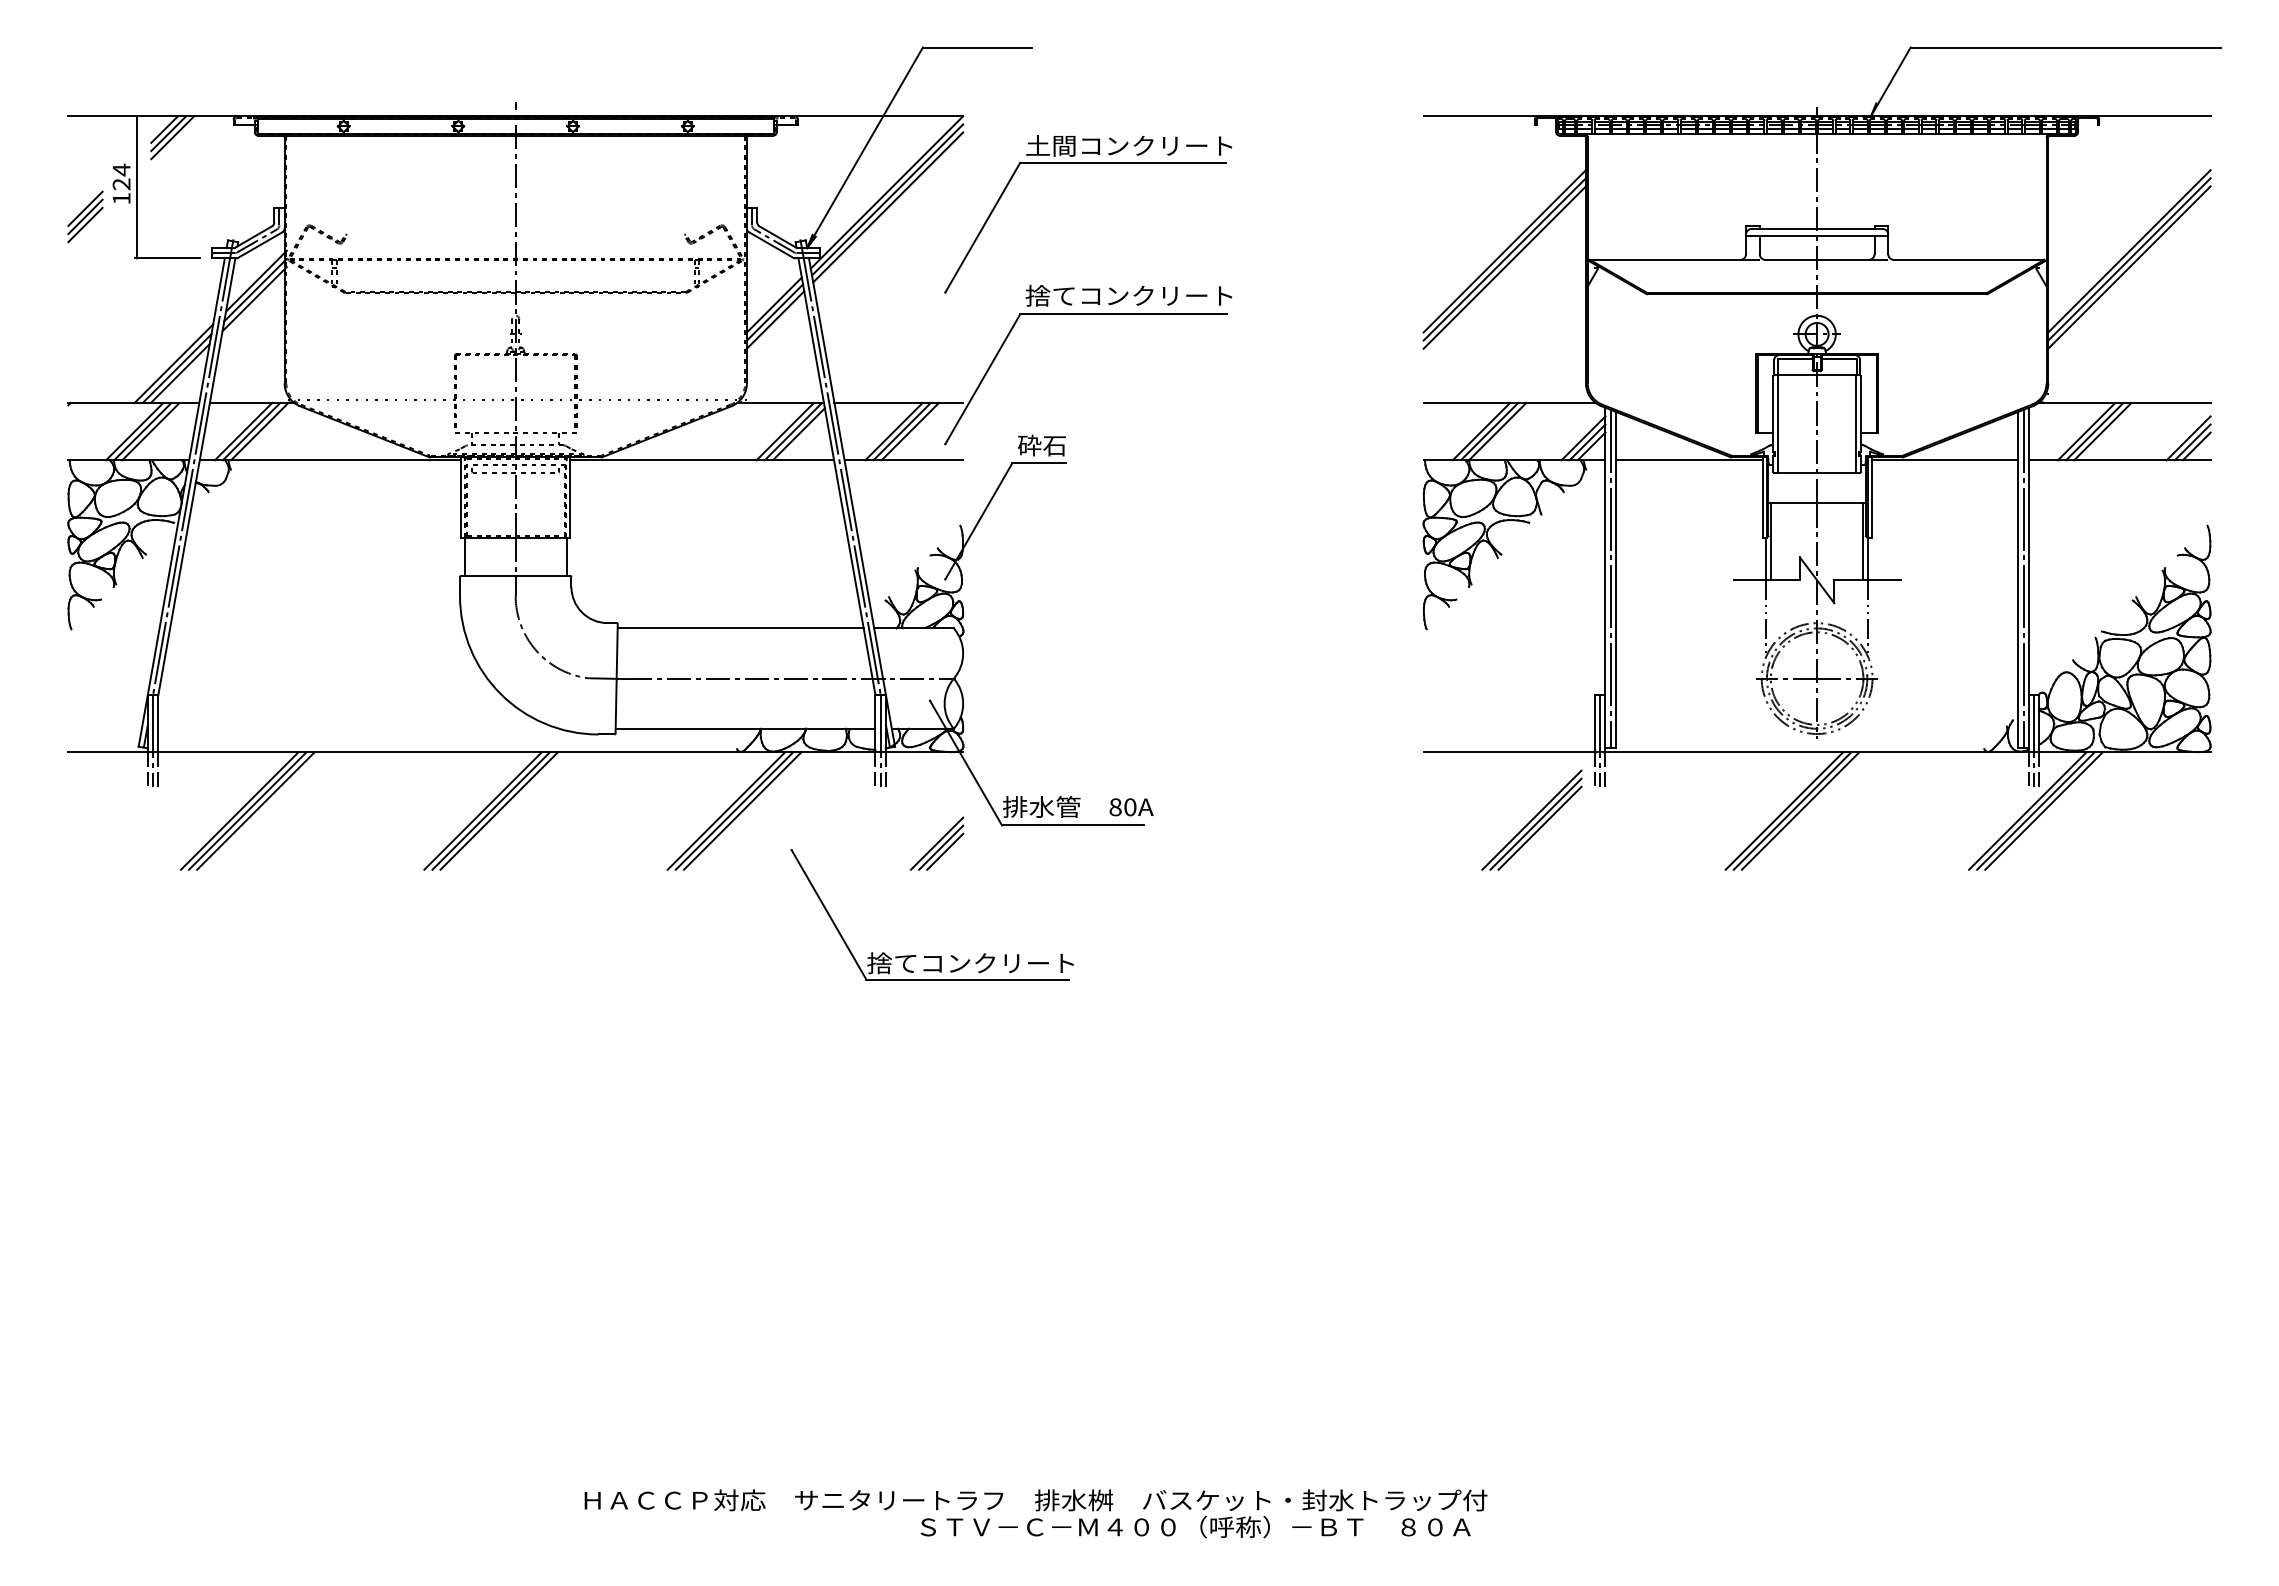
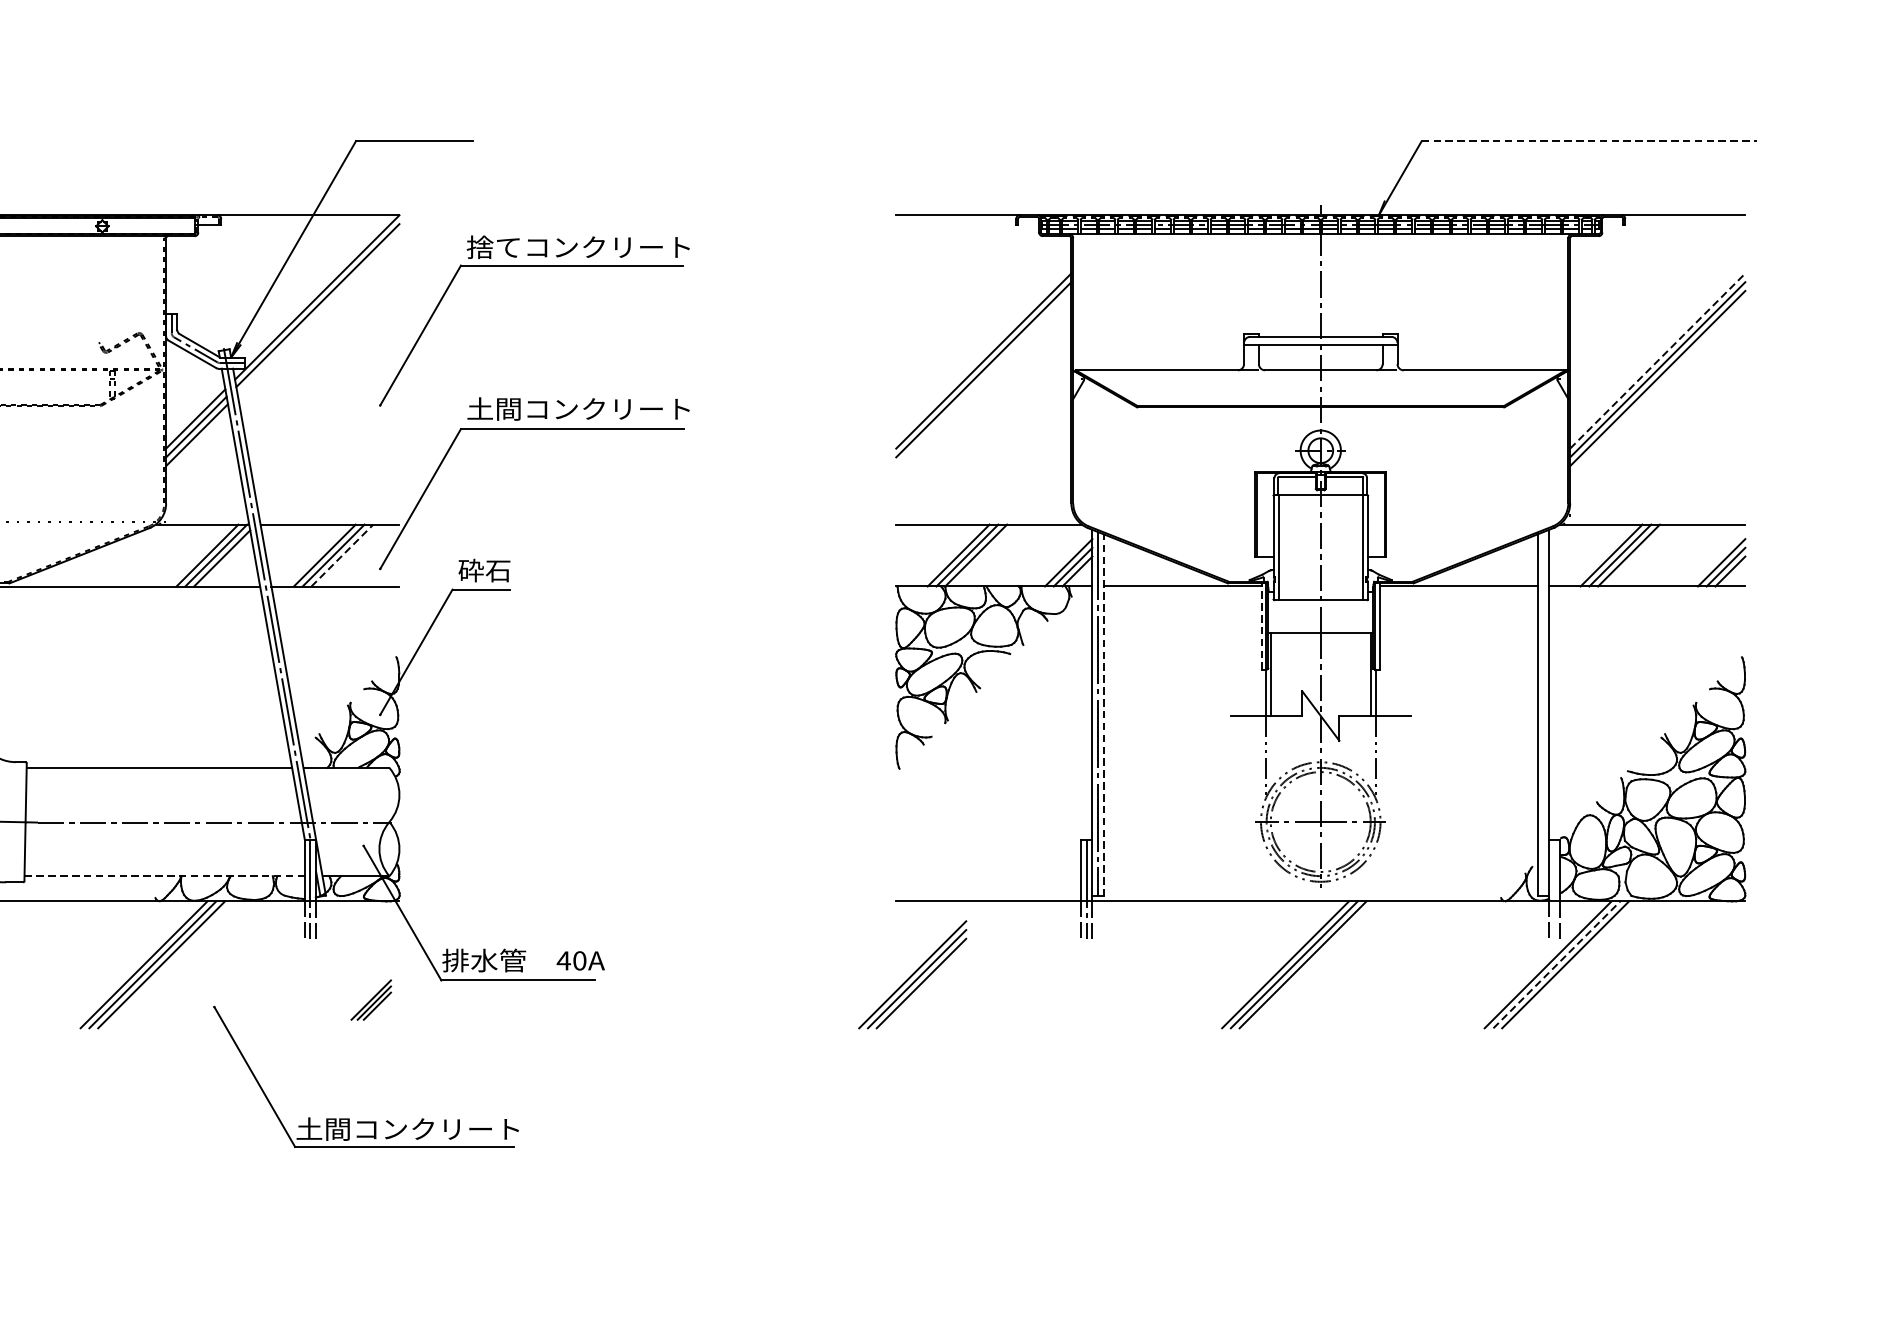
line: (2066, 47) -> (1589, 141), solid -> dashed
text: (1050, 145) -> (493, 246), 土間コンクリート -> 捨てコンクリート
line: (888, 207) -> (318, 313), removed
line: (2129, 251) -> (1657, 361), solid -> dashed
line: (1504, 267) -> (983, 378), removed
text: (1050, 295) -> (493, 408), 捨てコンクリート -> 土間コンクリート
line: (910, 431) -> (342, 555), solid -> dashed
line: (1762, 497) -> (1261, 626), solid -> dashed
line: (2023, 578) -> (1543, 714), removed
line: (1615, 579) -> (1103, 715), solid -> dashed
line: (745, 728) -> (164, 875), solid -> dashed
line: (2033, 740) -> (1554, 888), removed
text: (1115, 807) -> (563, 961), 80A -> 40A
line: (2036, 810) -> (1557, 964), solid -> dashed
part: (1531, 819) -> (912, 974), moved
part: (936, 843) -> (370, 999), size x0.7
text: (892, 963) -> (323, 1129), 捨てコンクリート -> 土間コンクリート

